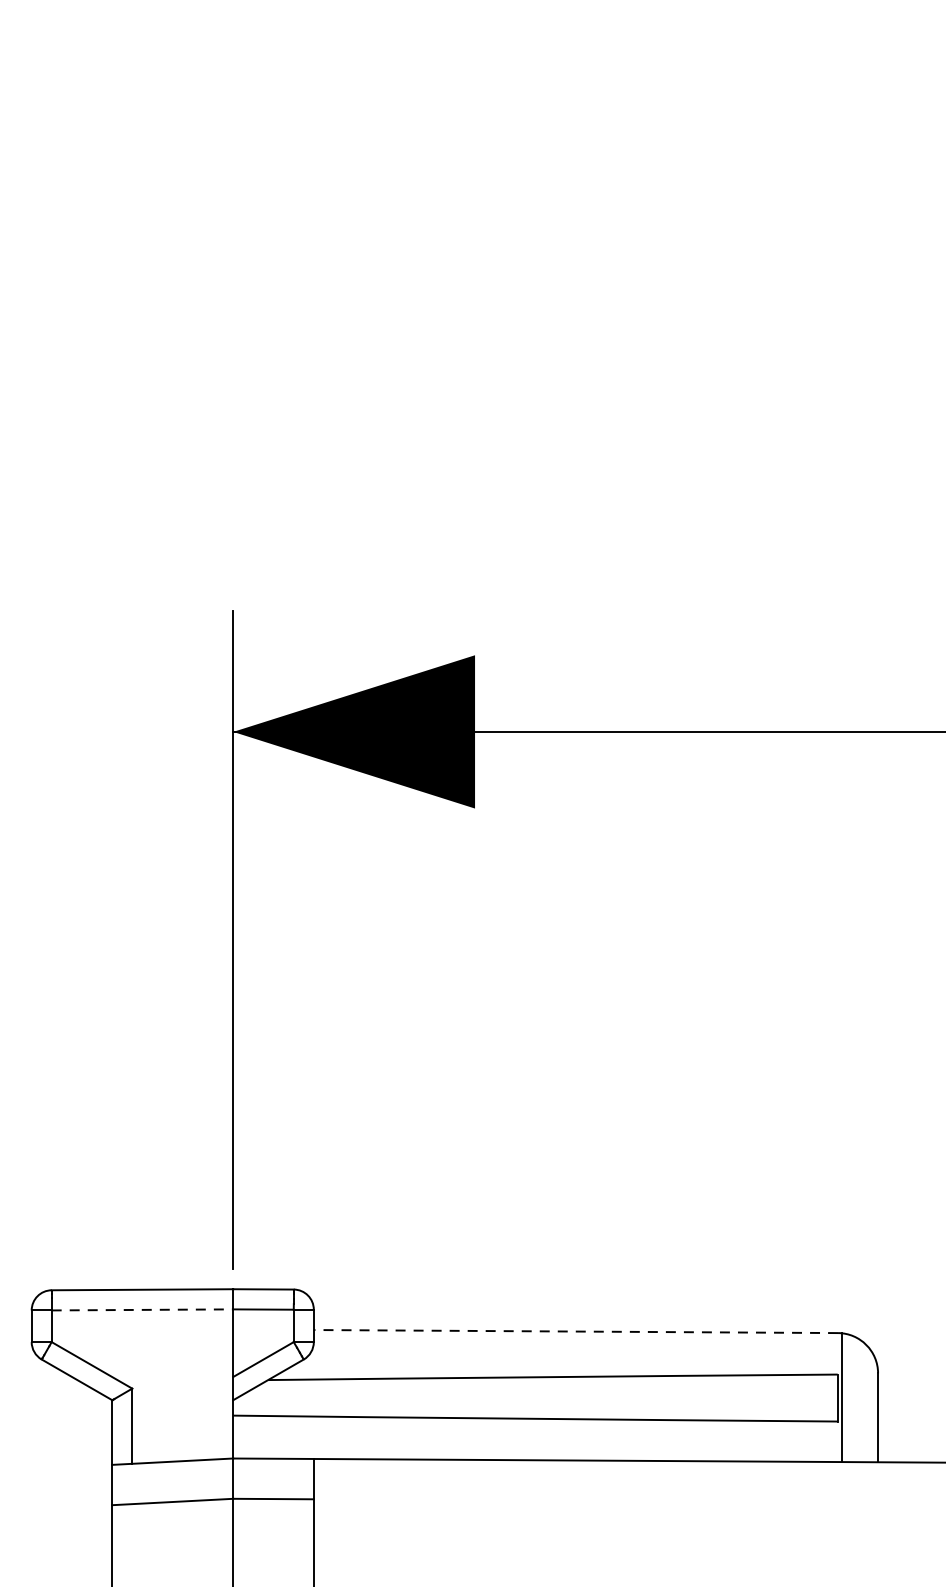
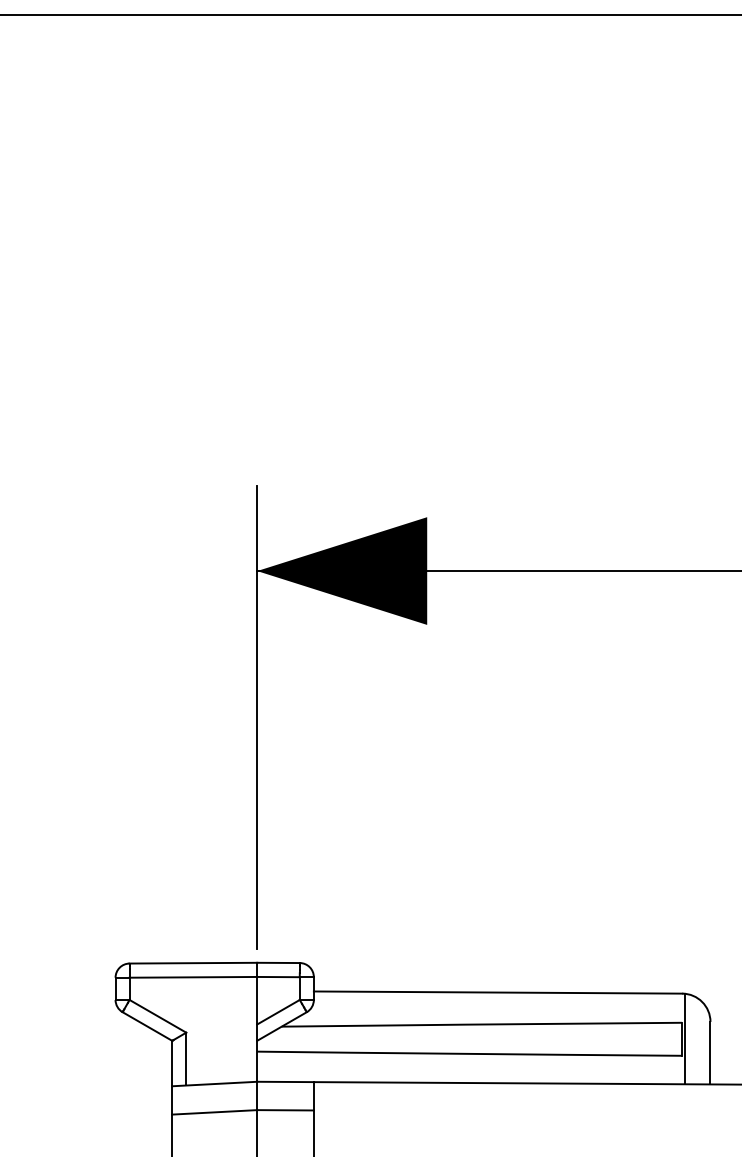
line: (142, 1310) -> (193, 977), dashed -> solid
line: (575, 1331) -> (497, 992), dashed -> solid

